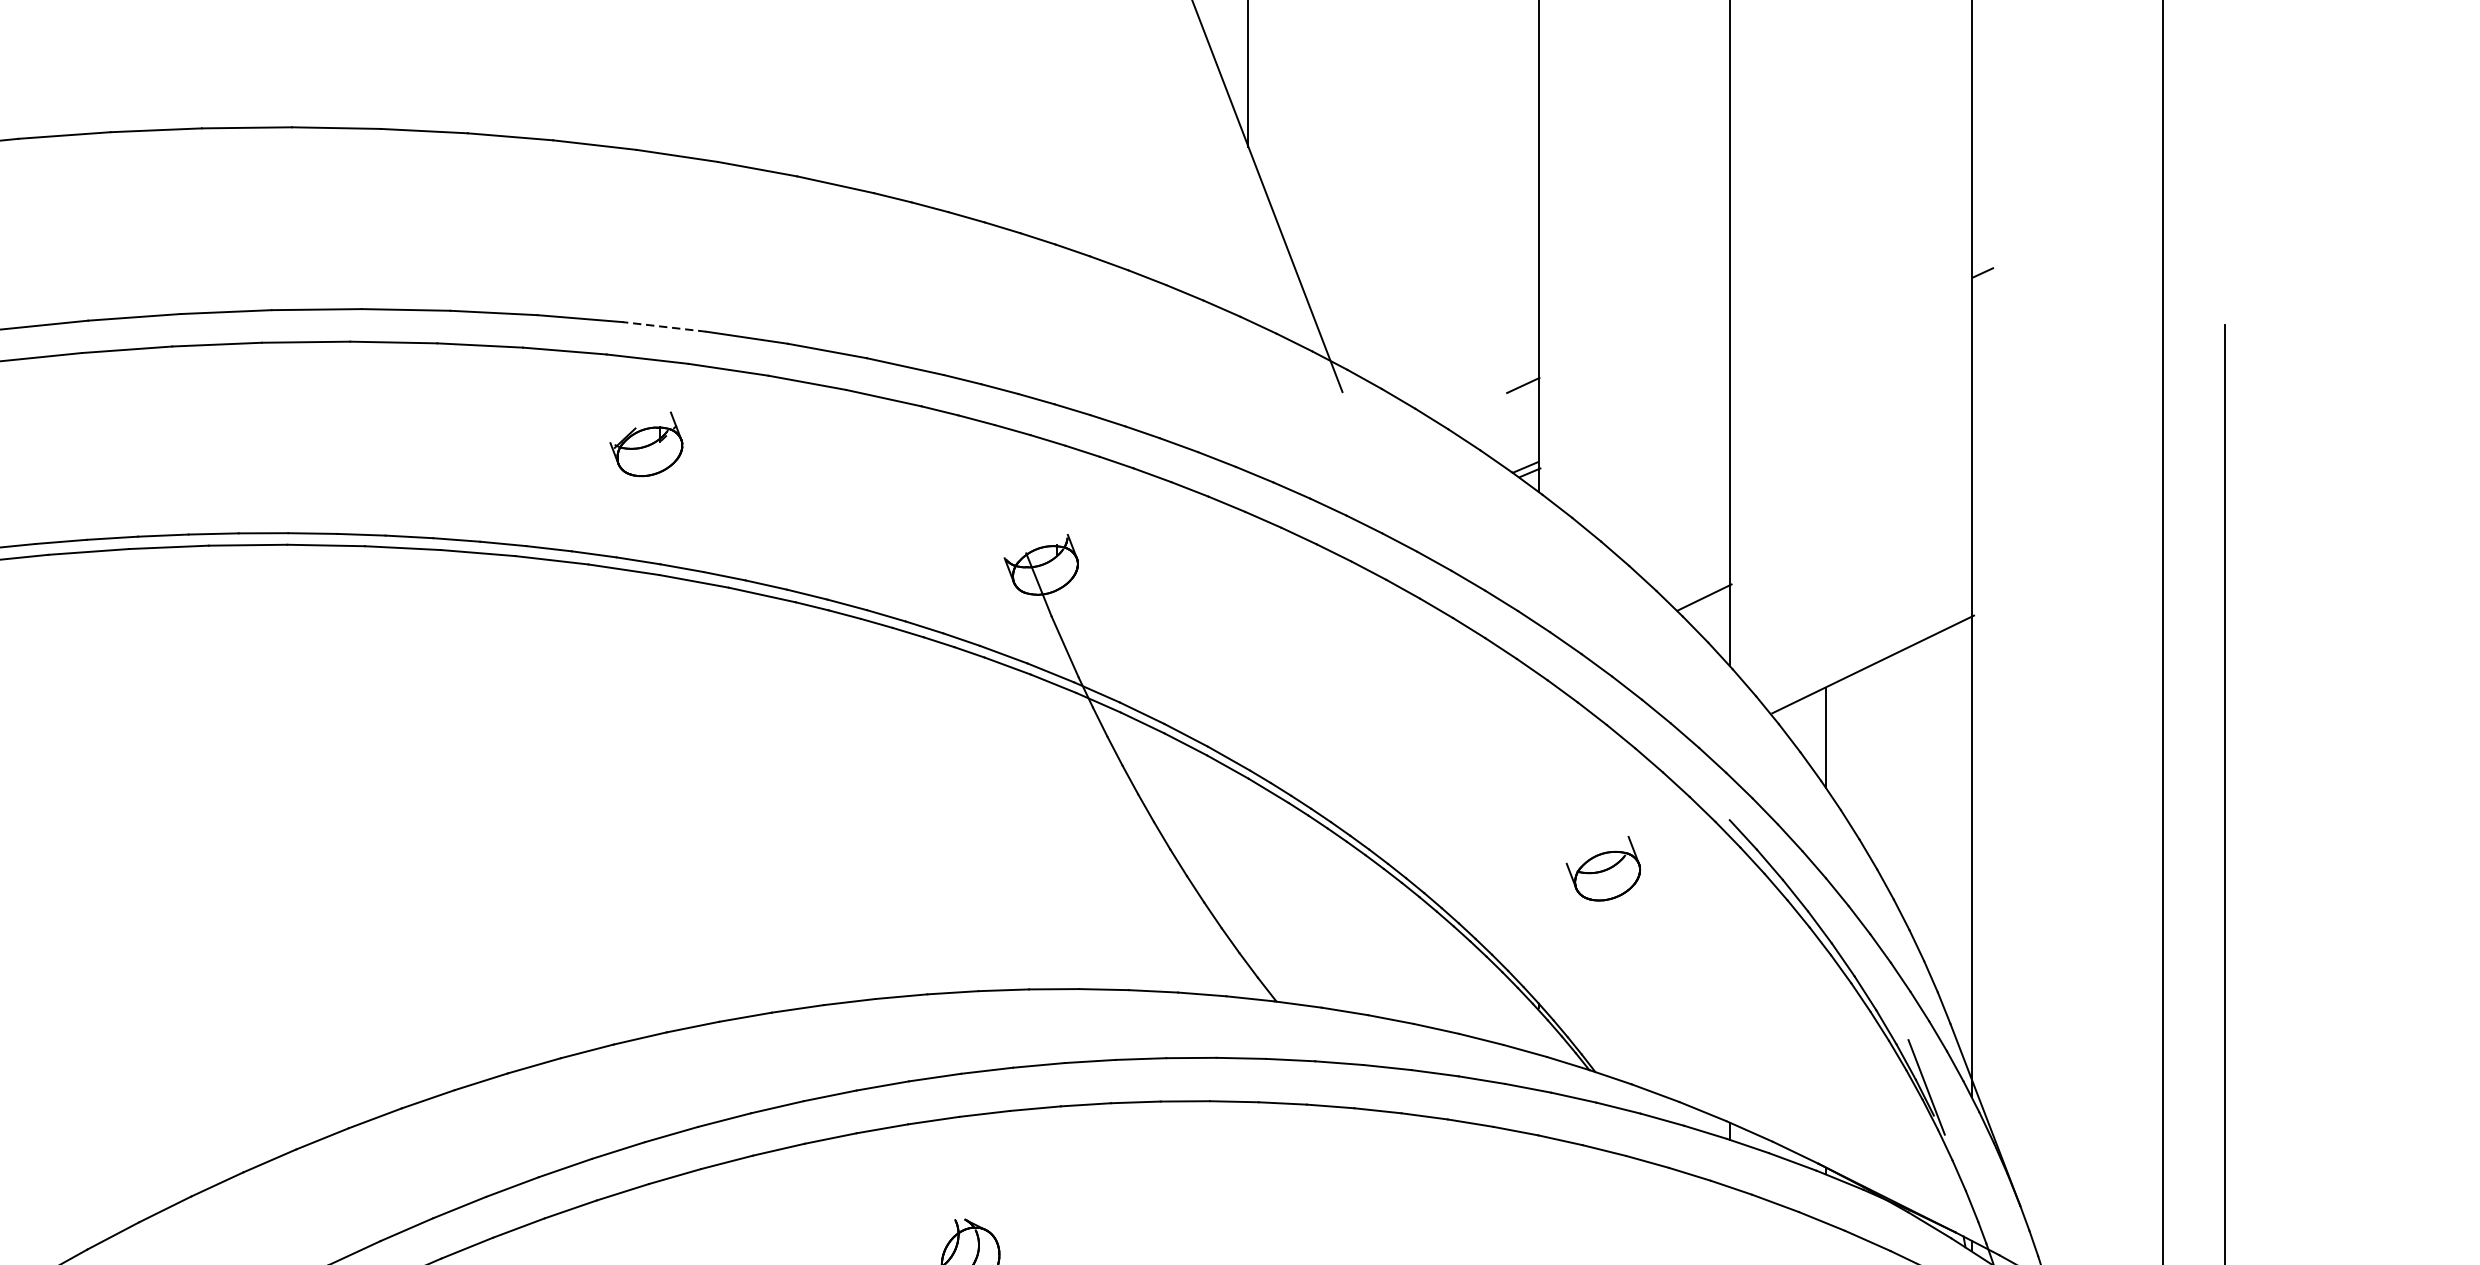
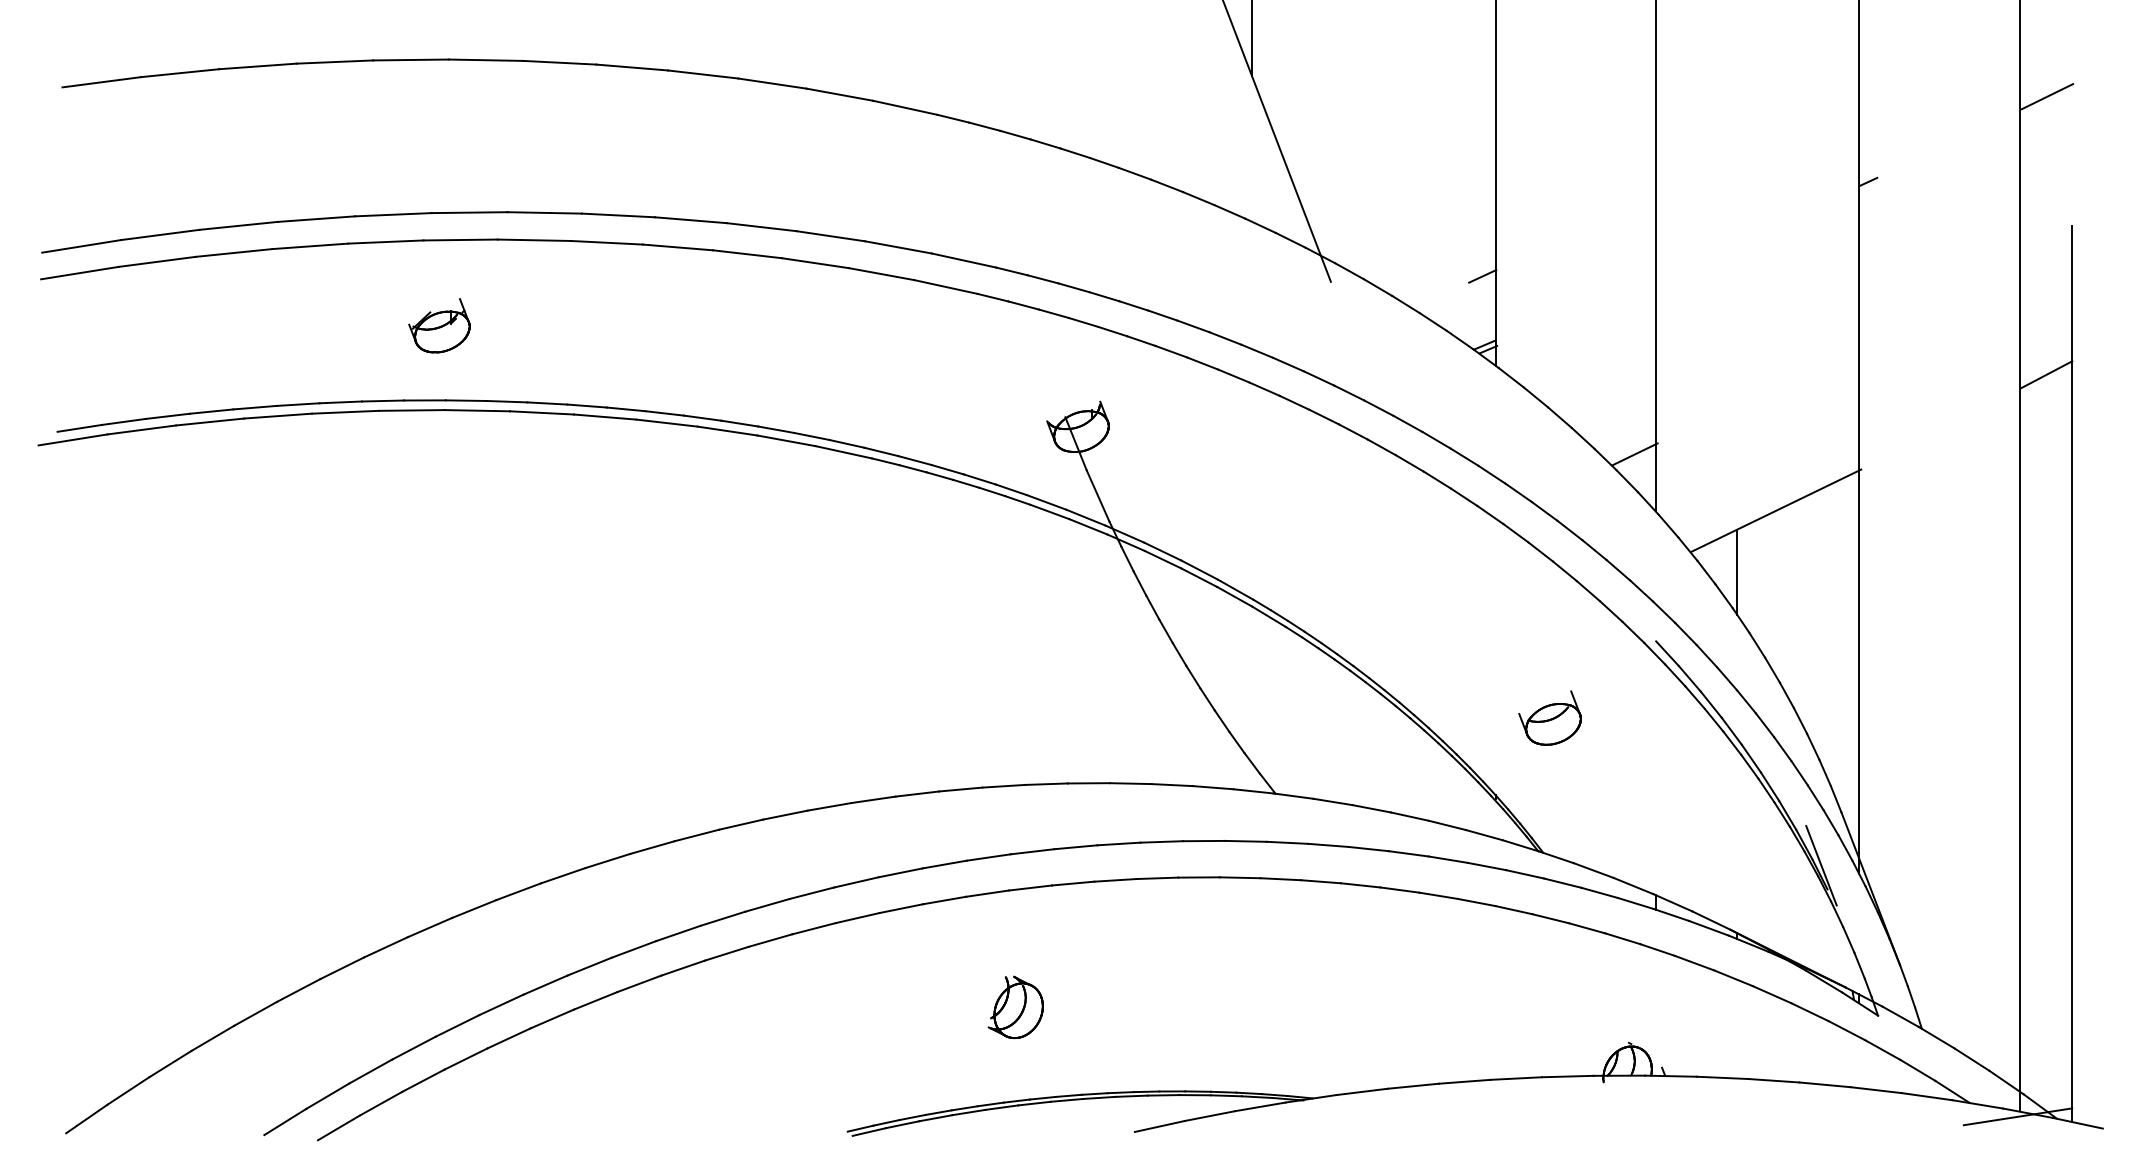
line: (2195, 171) -> (2047, 96), added
line: (664, 327) -> (761, 227), dashed -> solid
part: (646, 444) -> (439, 325), moved
line: (2194, 502) -> (2046, 374), added
part: (1602, 867) -> (1549, 717), moved

